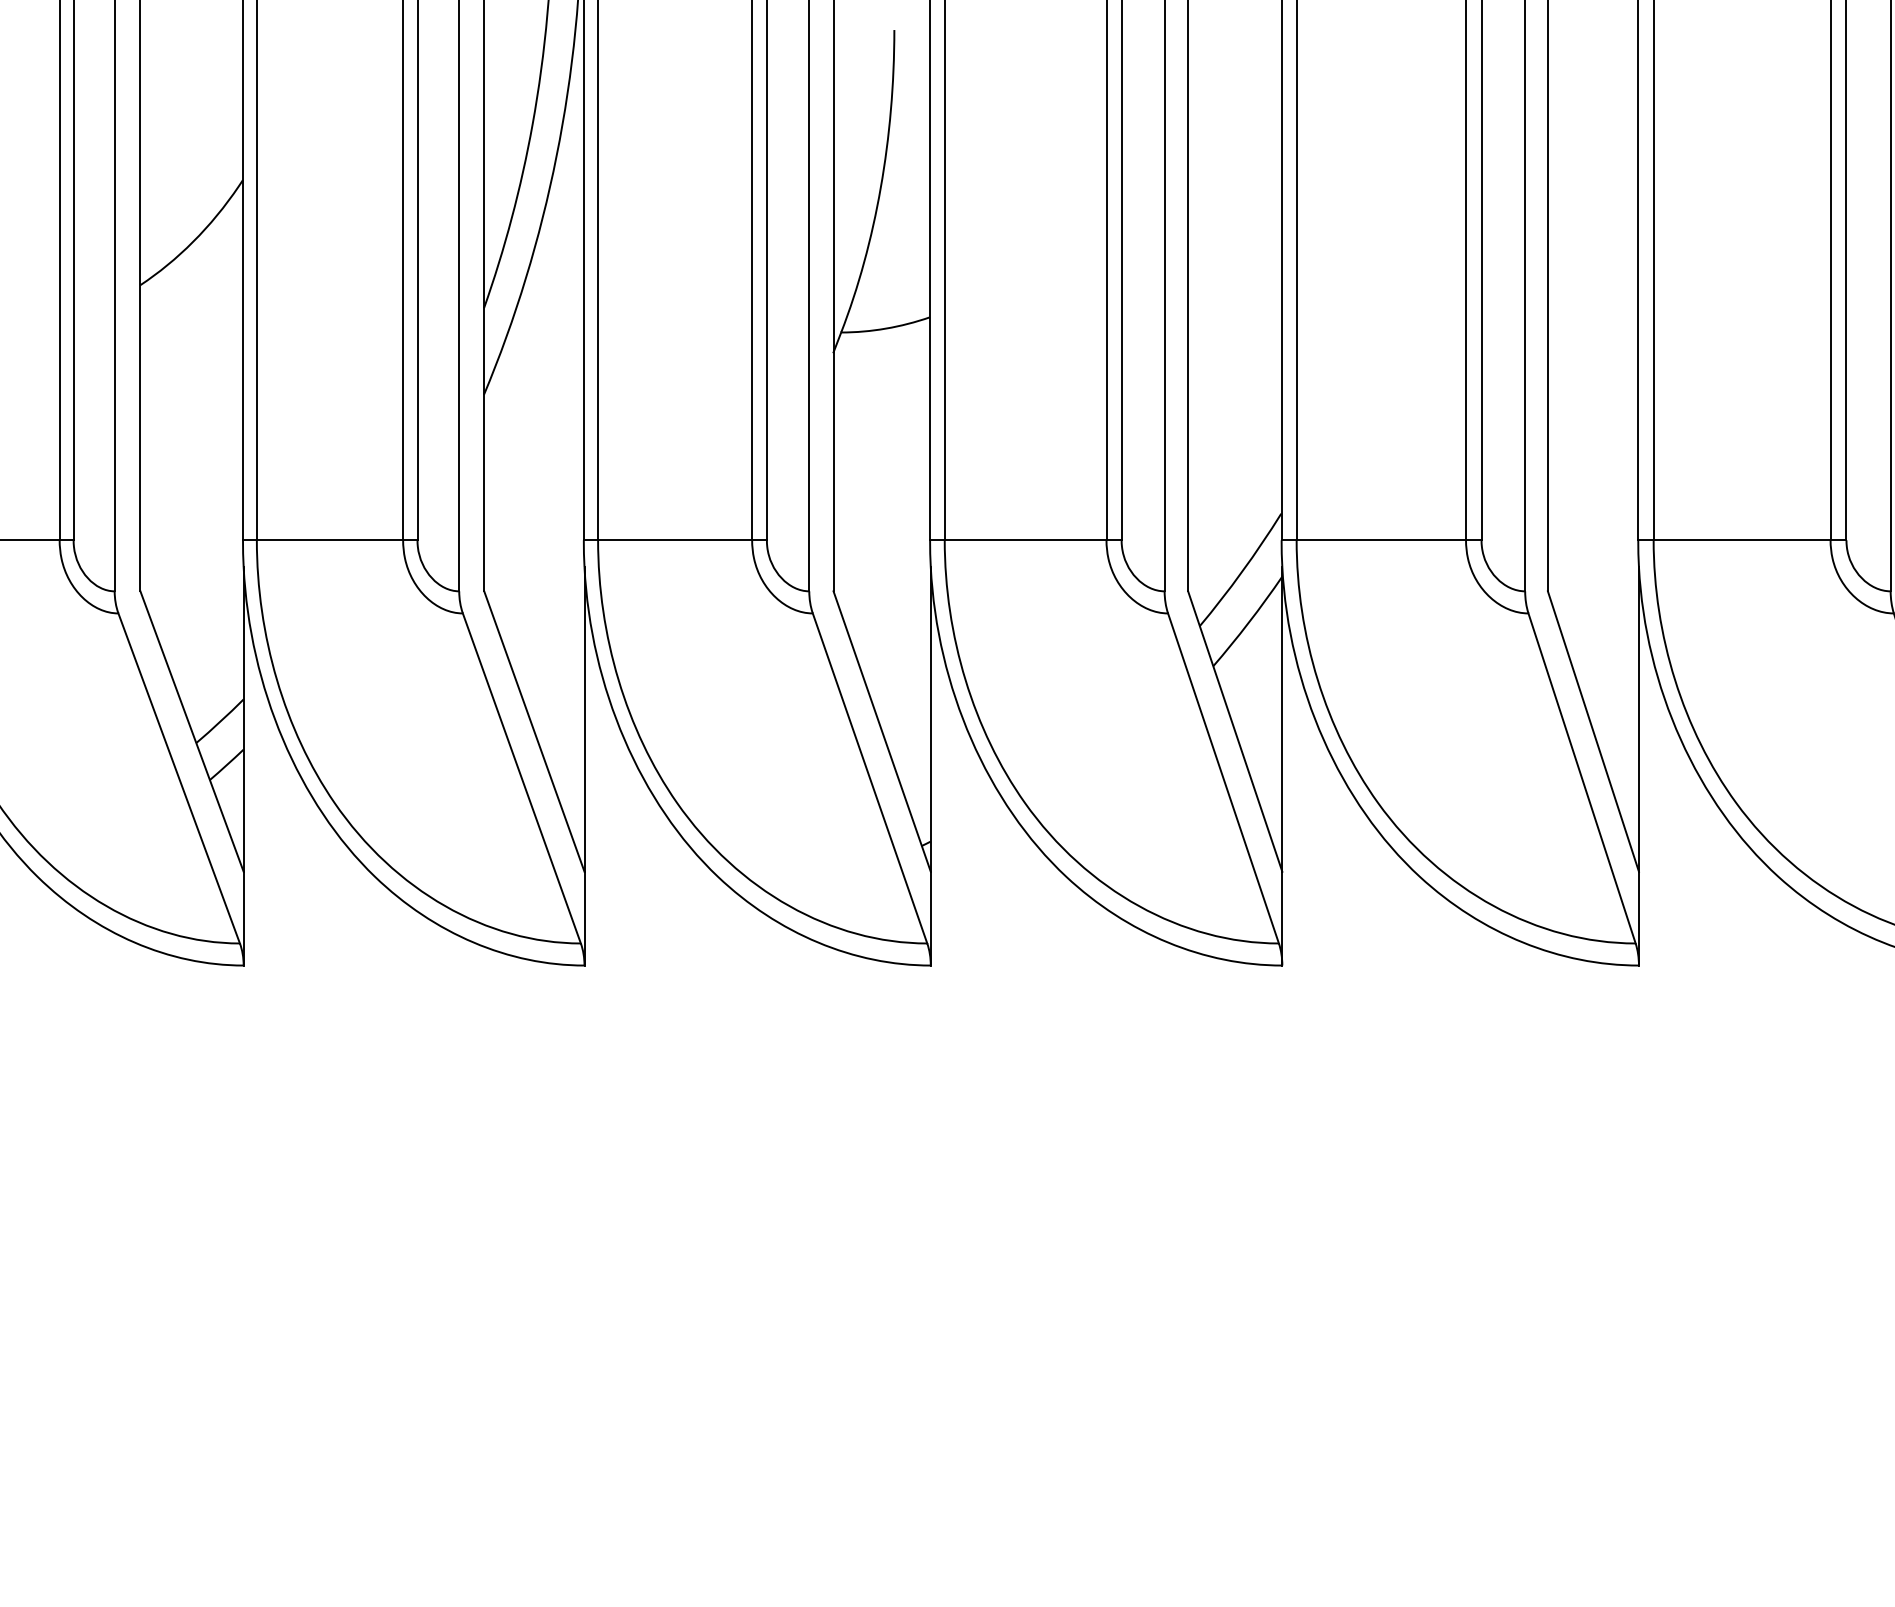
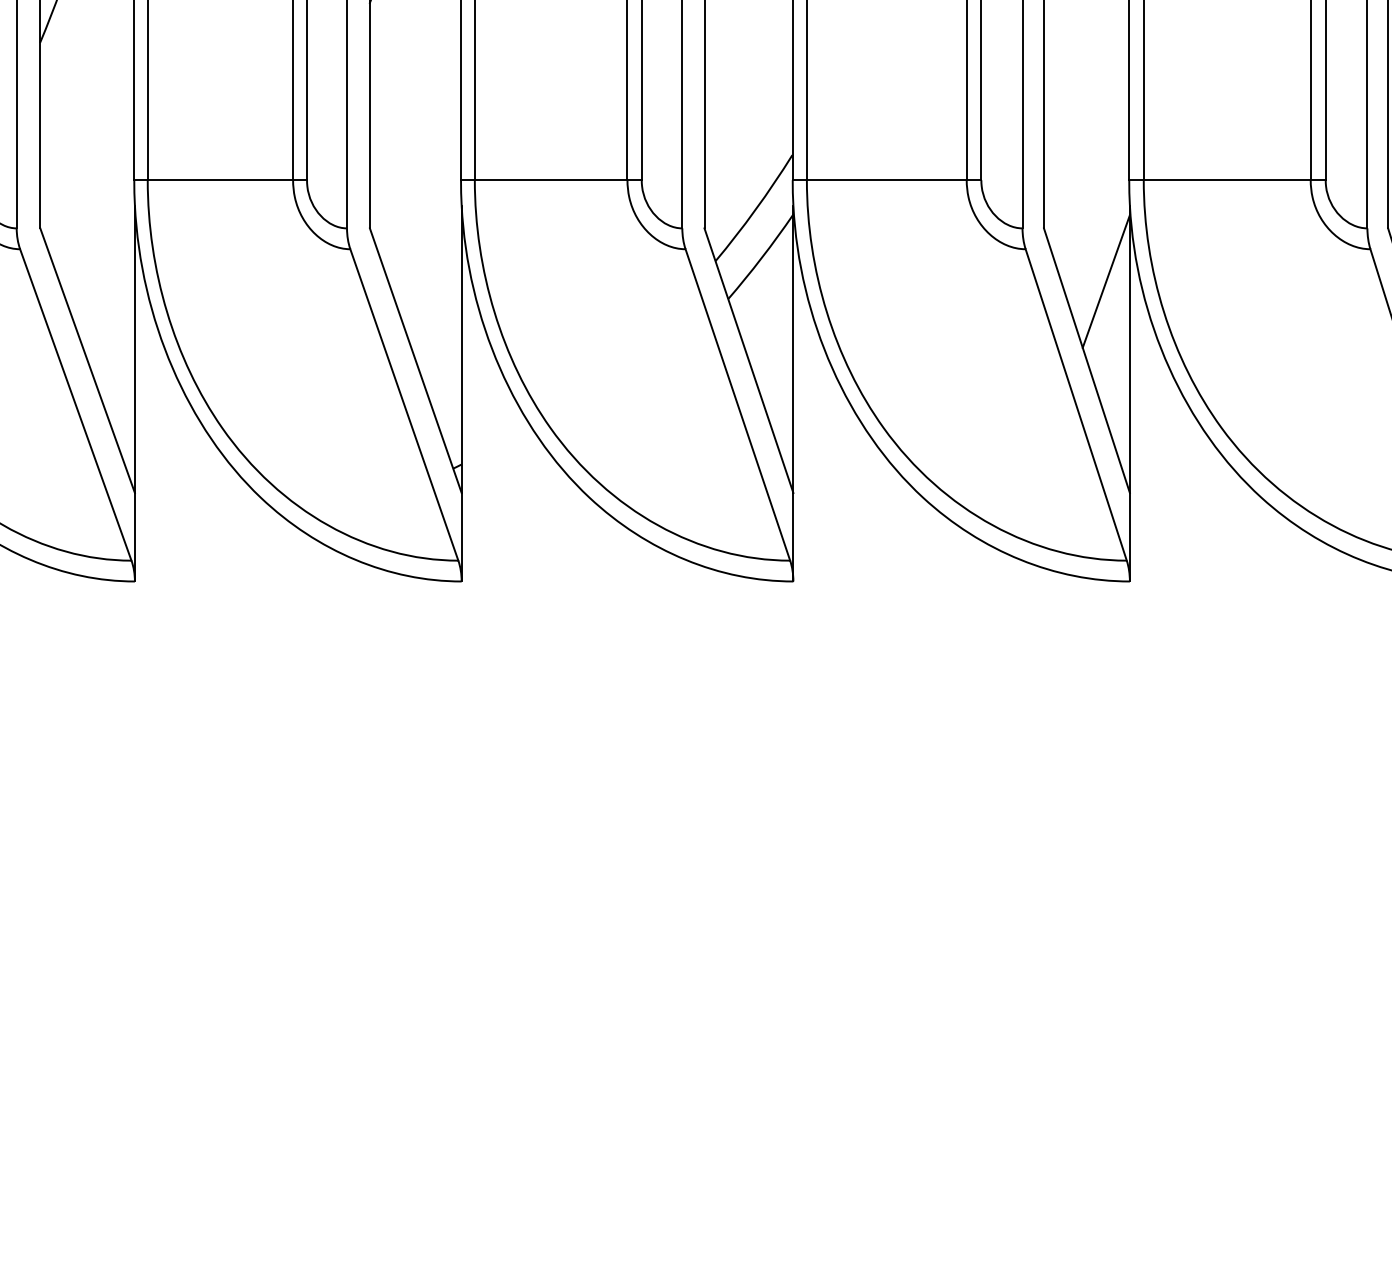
line: (1613, 647) -> (1105, 281), added

